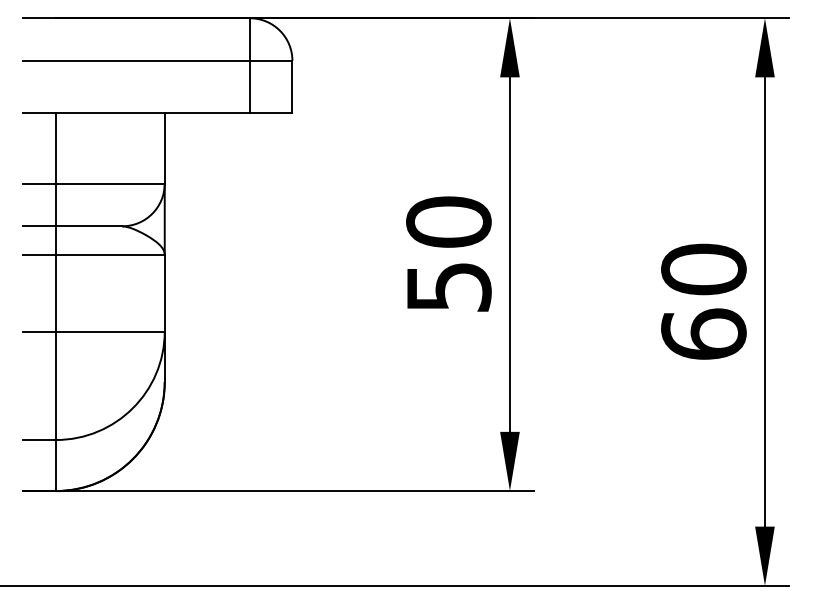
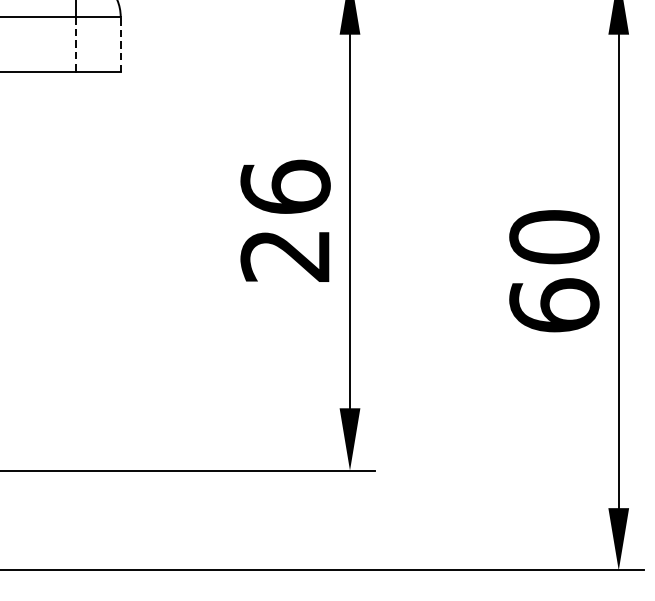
line: (292, 86) -> (120, 44), solid -> dashed
line: (249, 87) -> (75, 45), solid -> dashed
text: (448, 254) -> (285, 221), 50 -> 26

